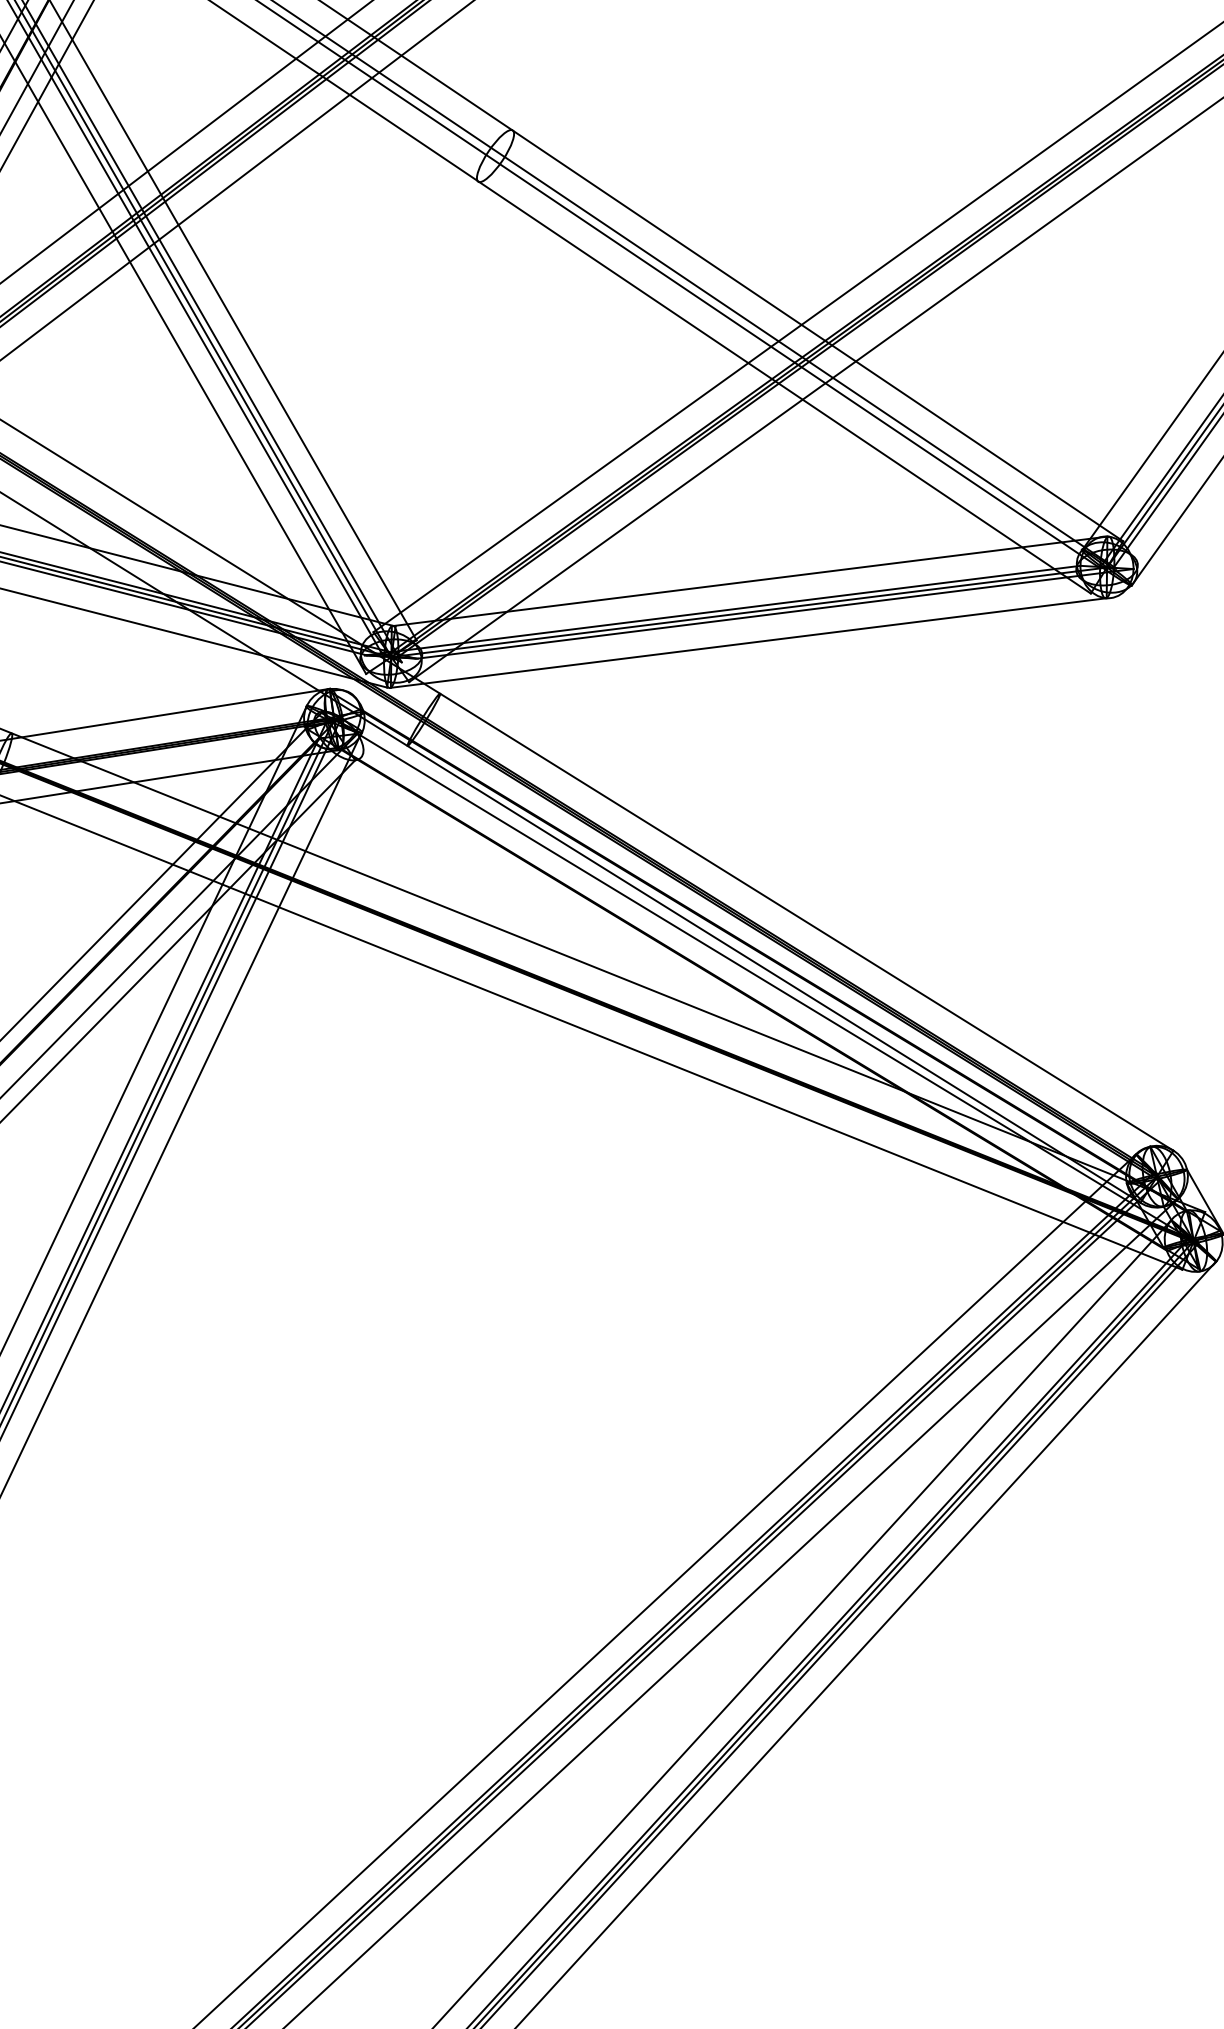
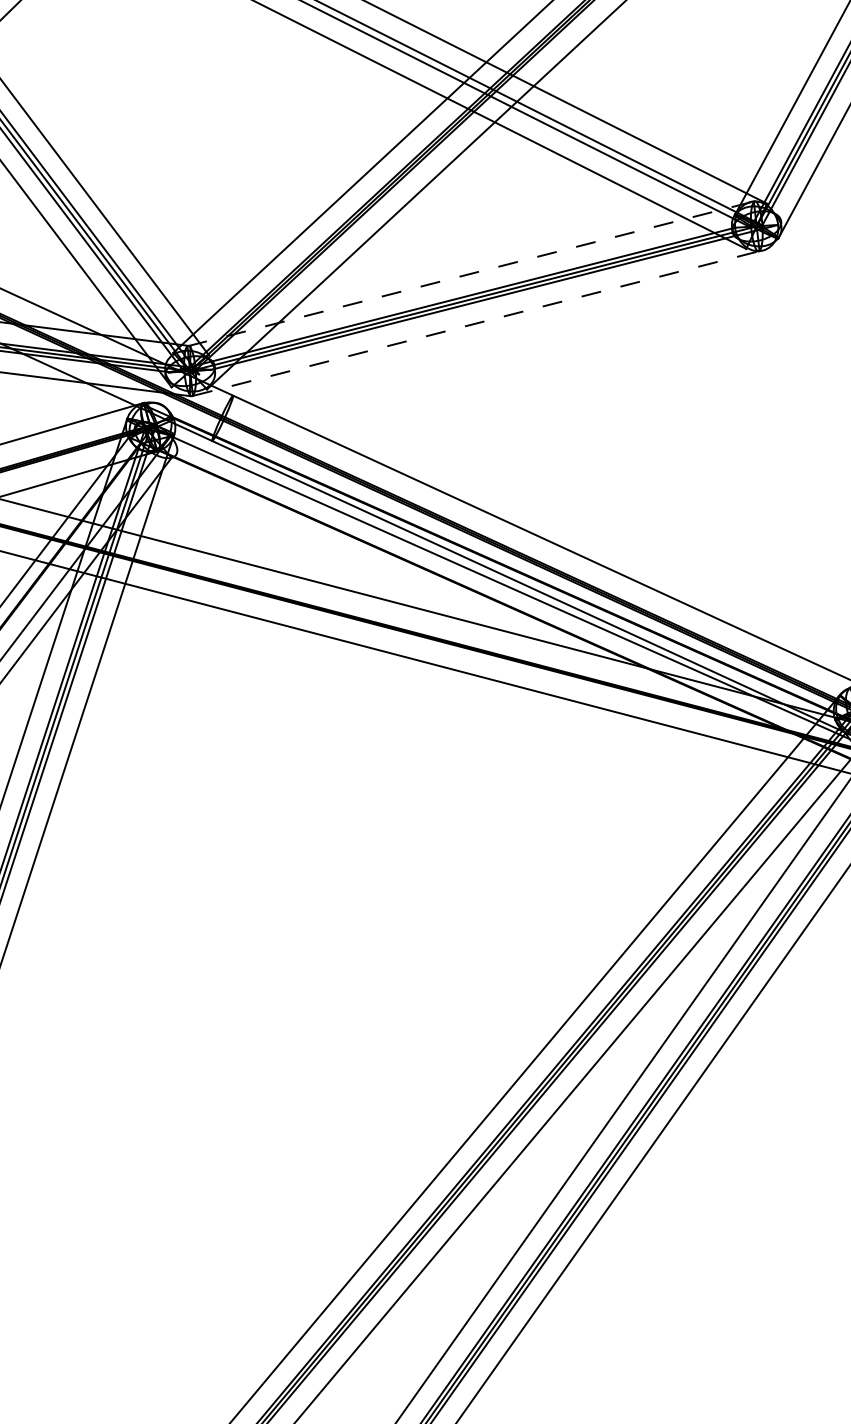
line: (749, 581) -> (470, 273), solid -> dashed
line: (748, 643) -> (476, 323), solid -> dashed

